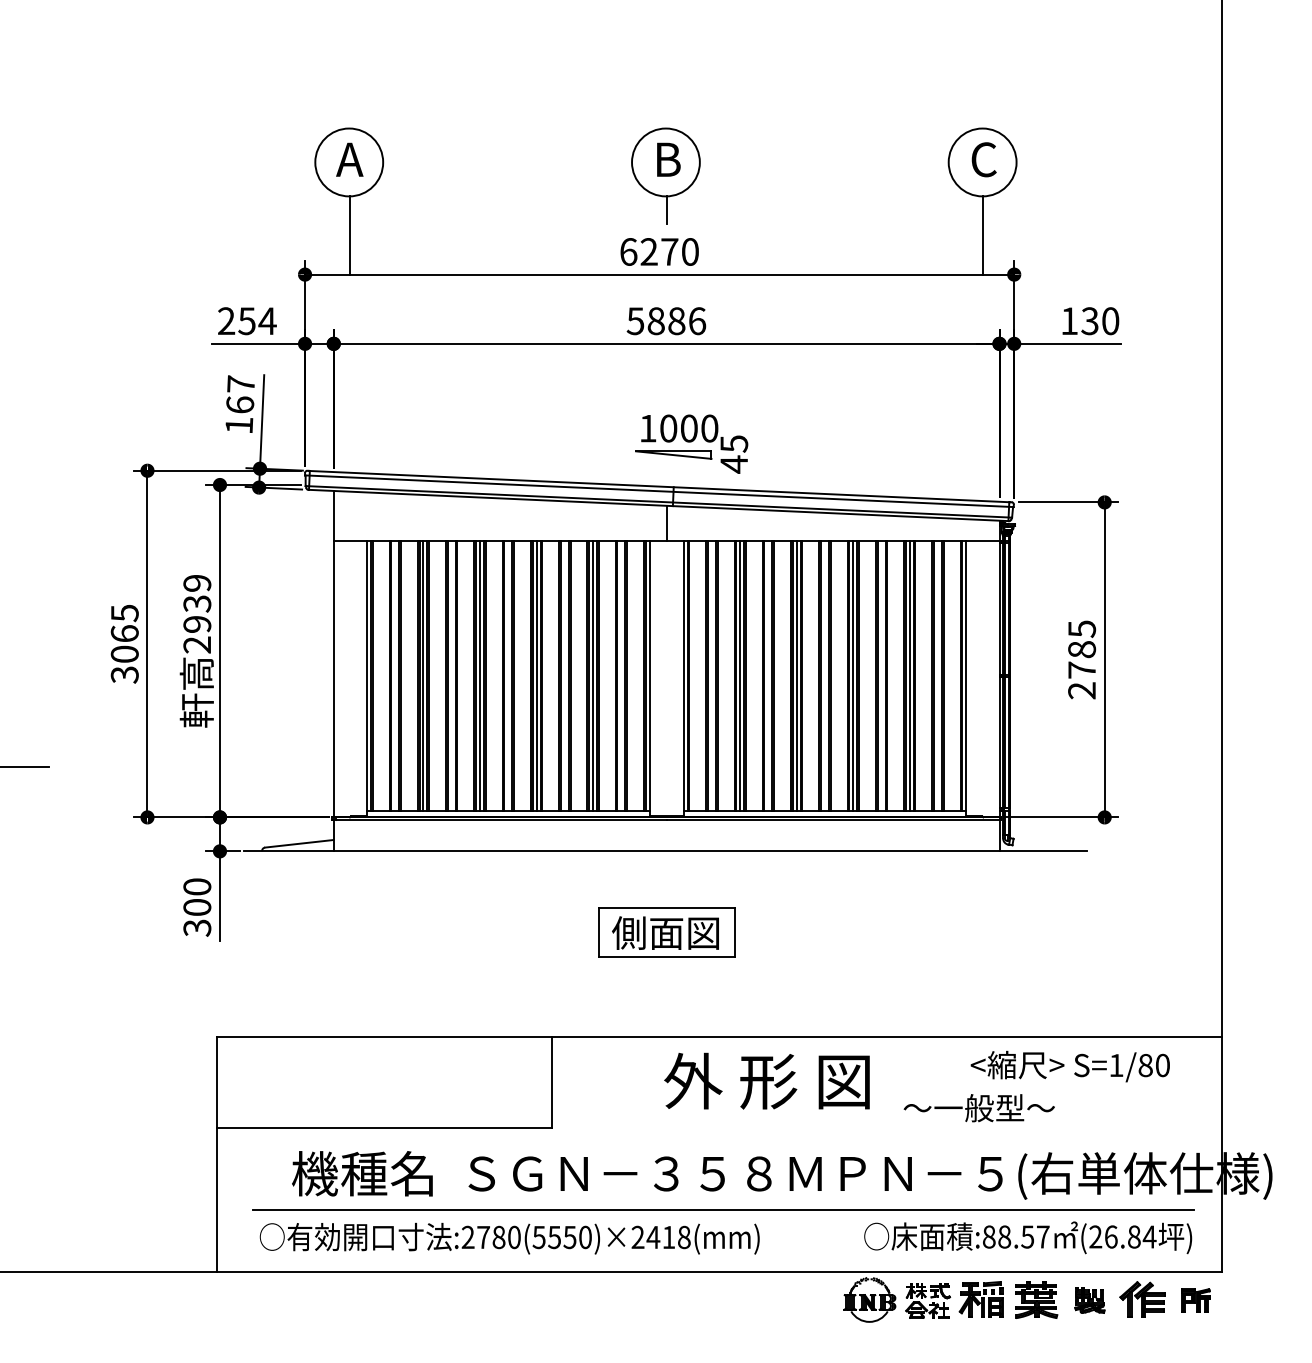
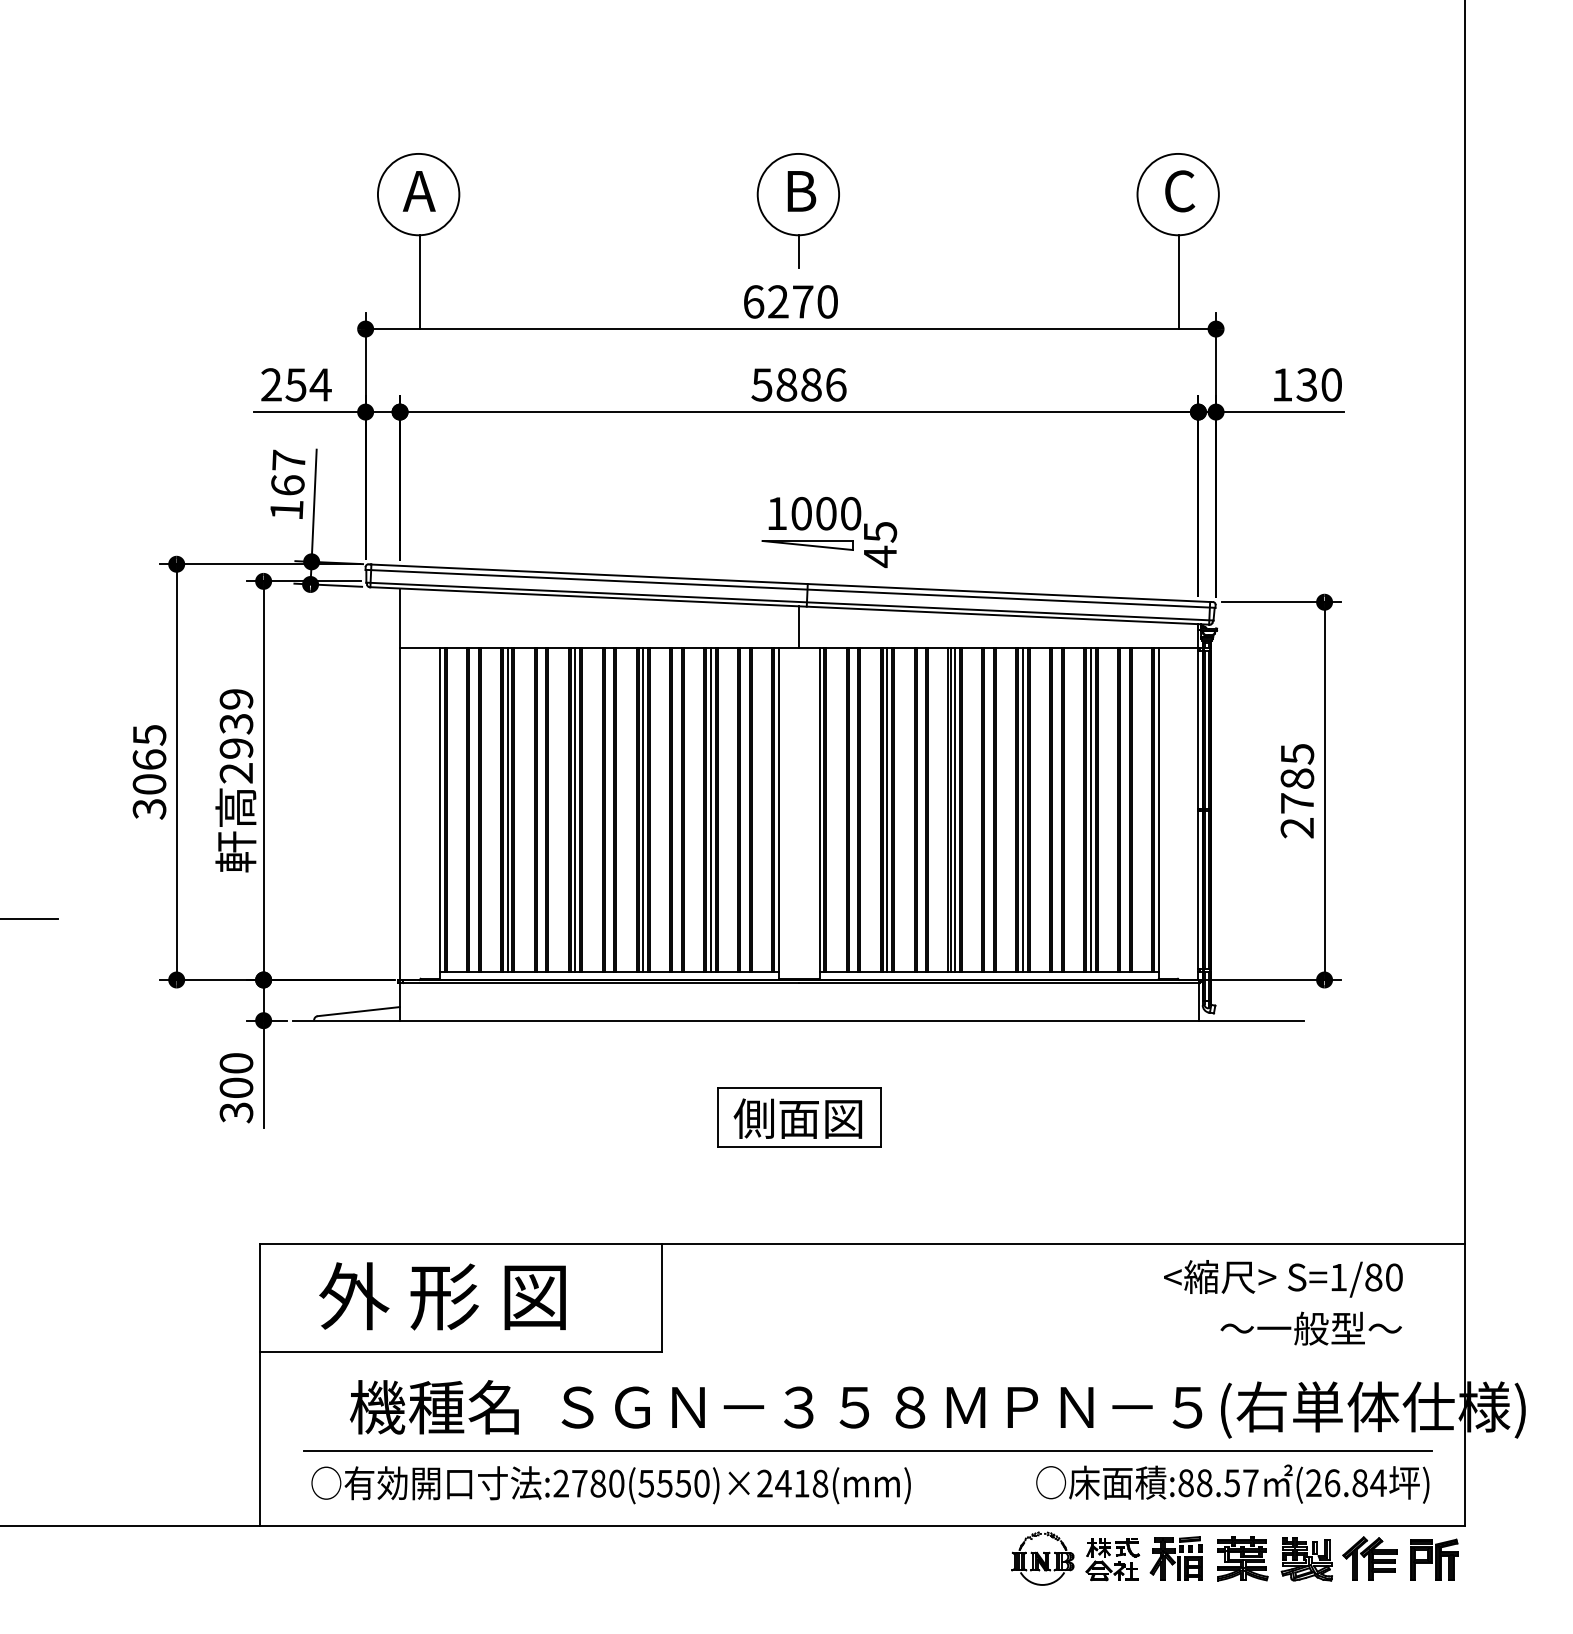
text: (766, 1081) -> (442, 1296), moved
text: (978, 1108) -> (1310, 1328), moved
part: (1089, 1300) -> (1306, 1559), size x1.43
part: (1196, 1300) -> (1434, 1559), size x1.43

